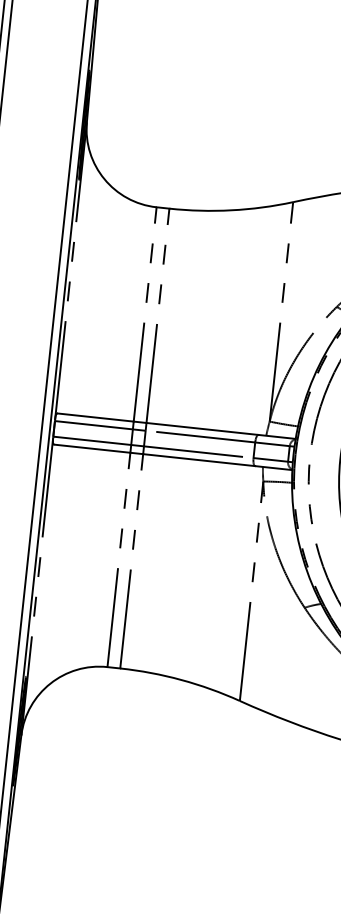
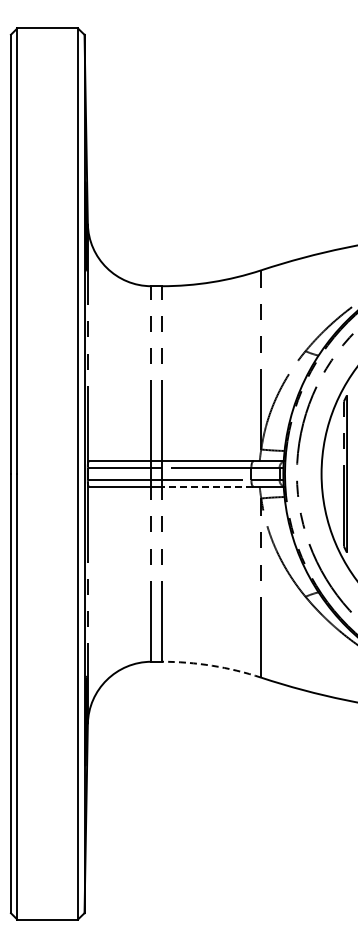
line: (199, 459) -> (207, 486), solid -> dashed
arc: (181, 679) -> (212, 665), solid -> dashed

